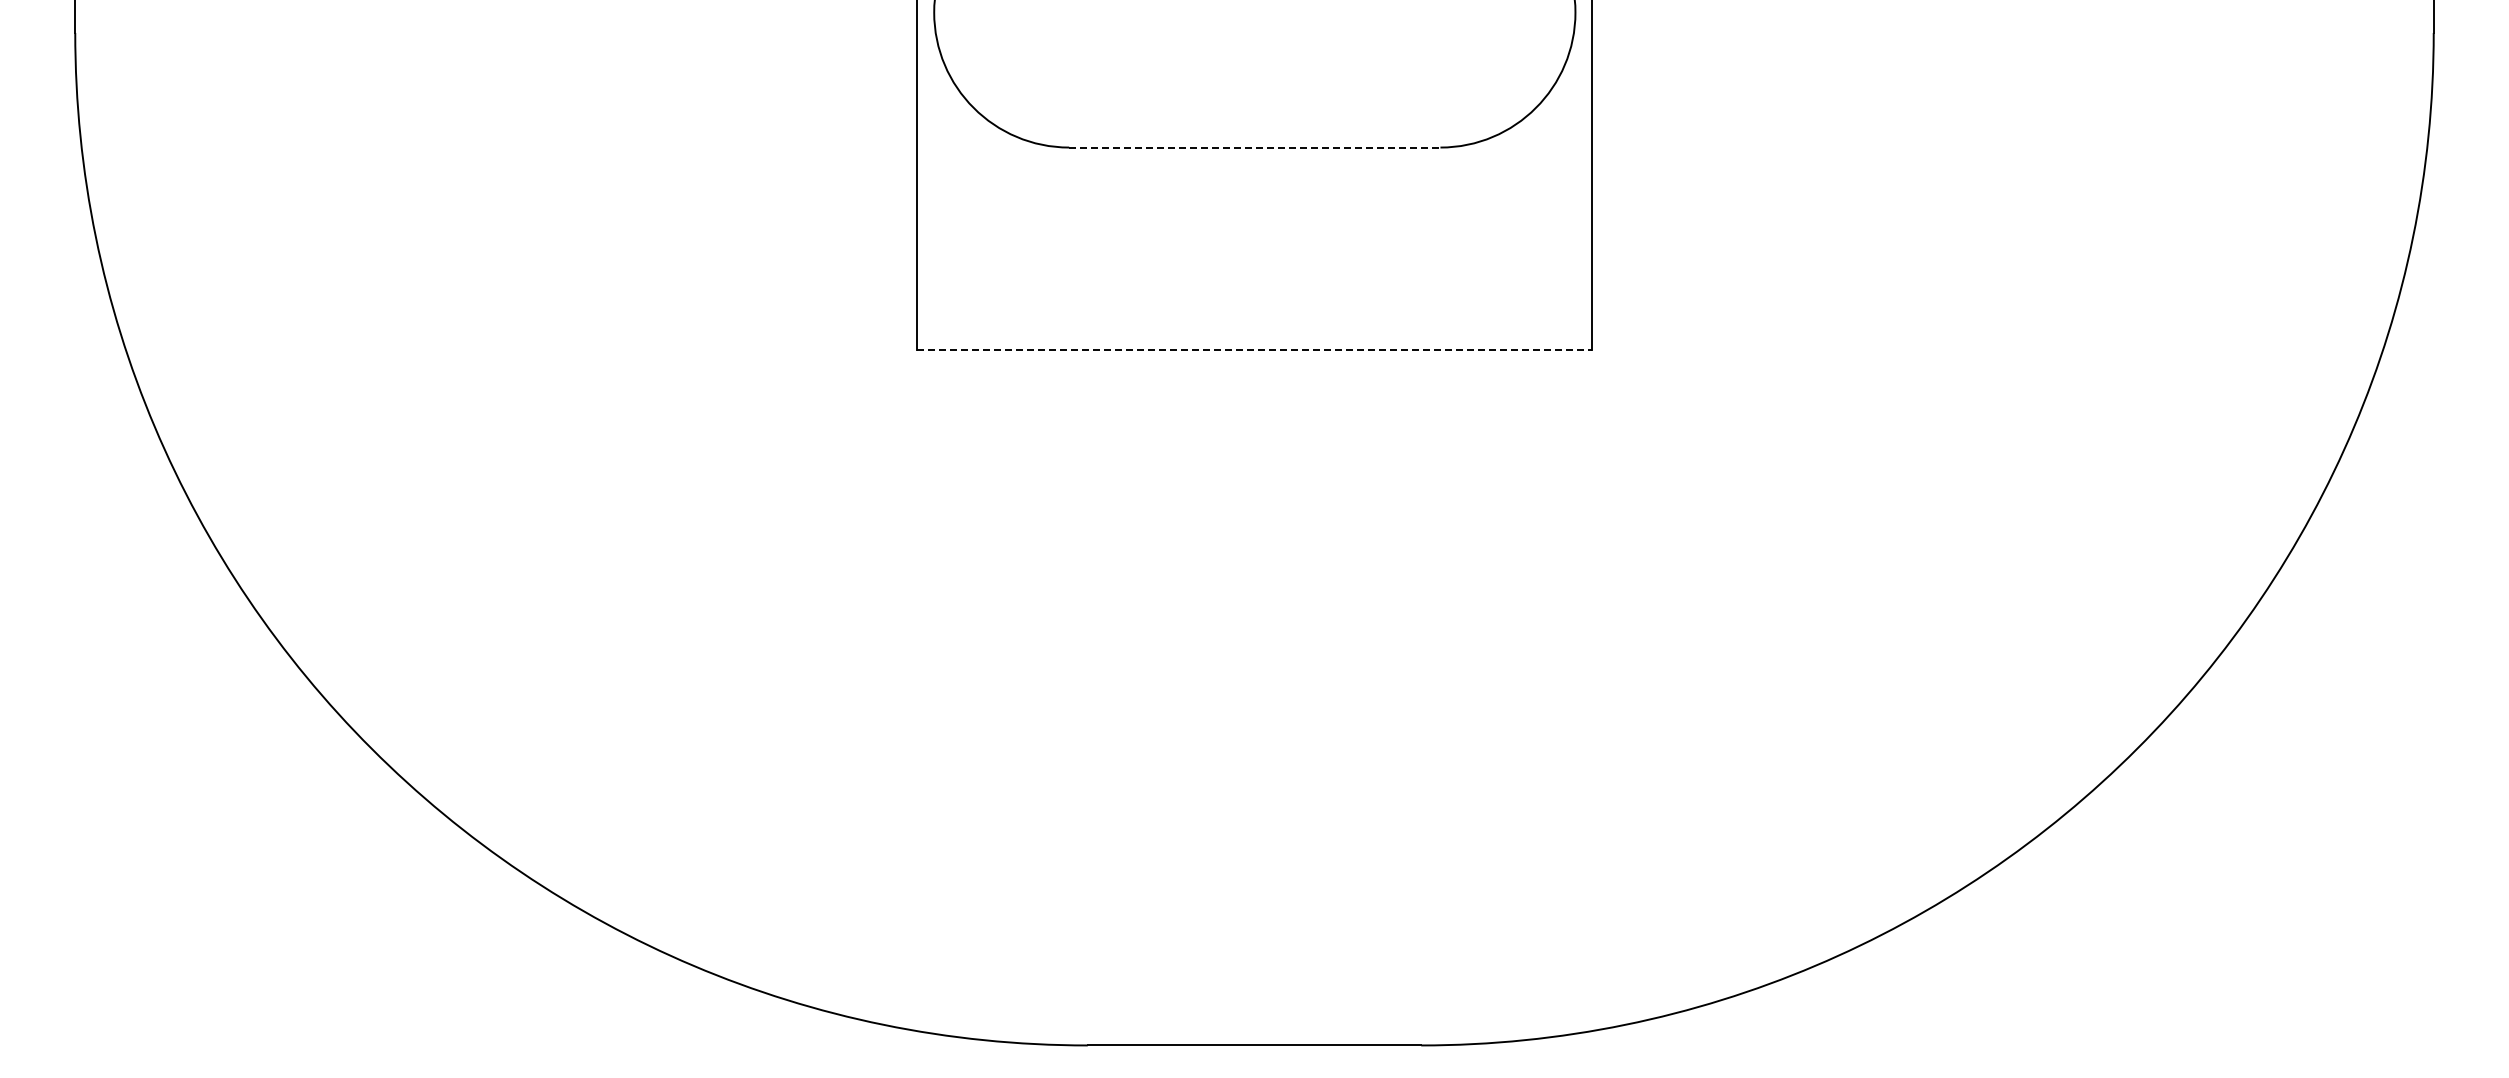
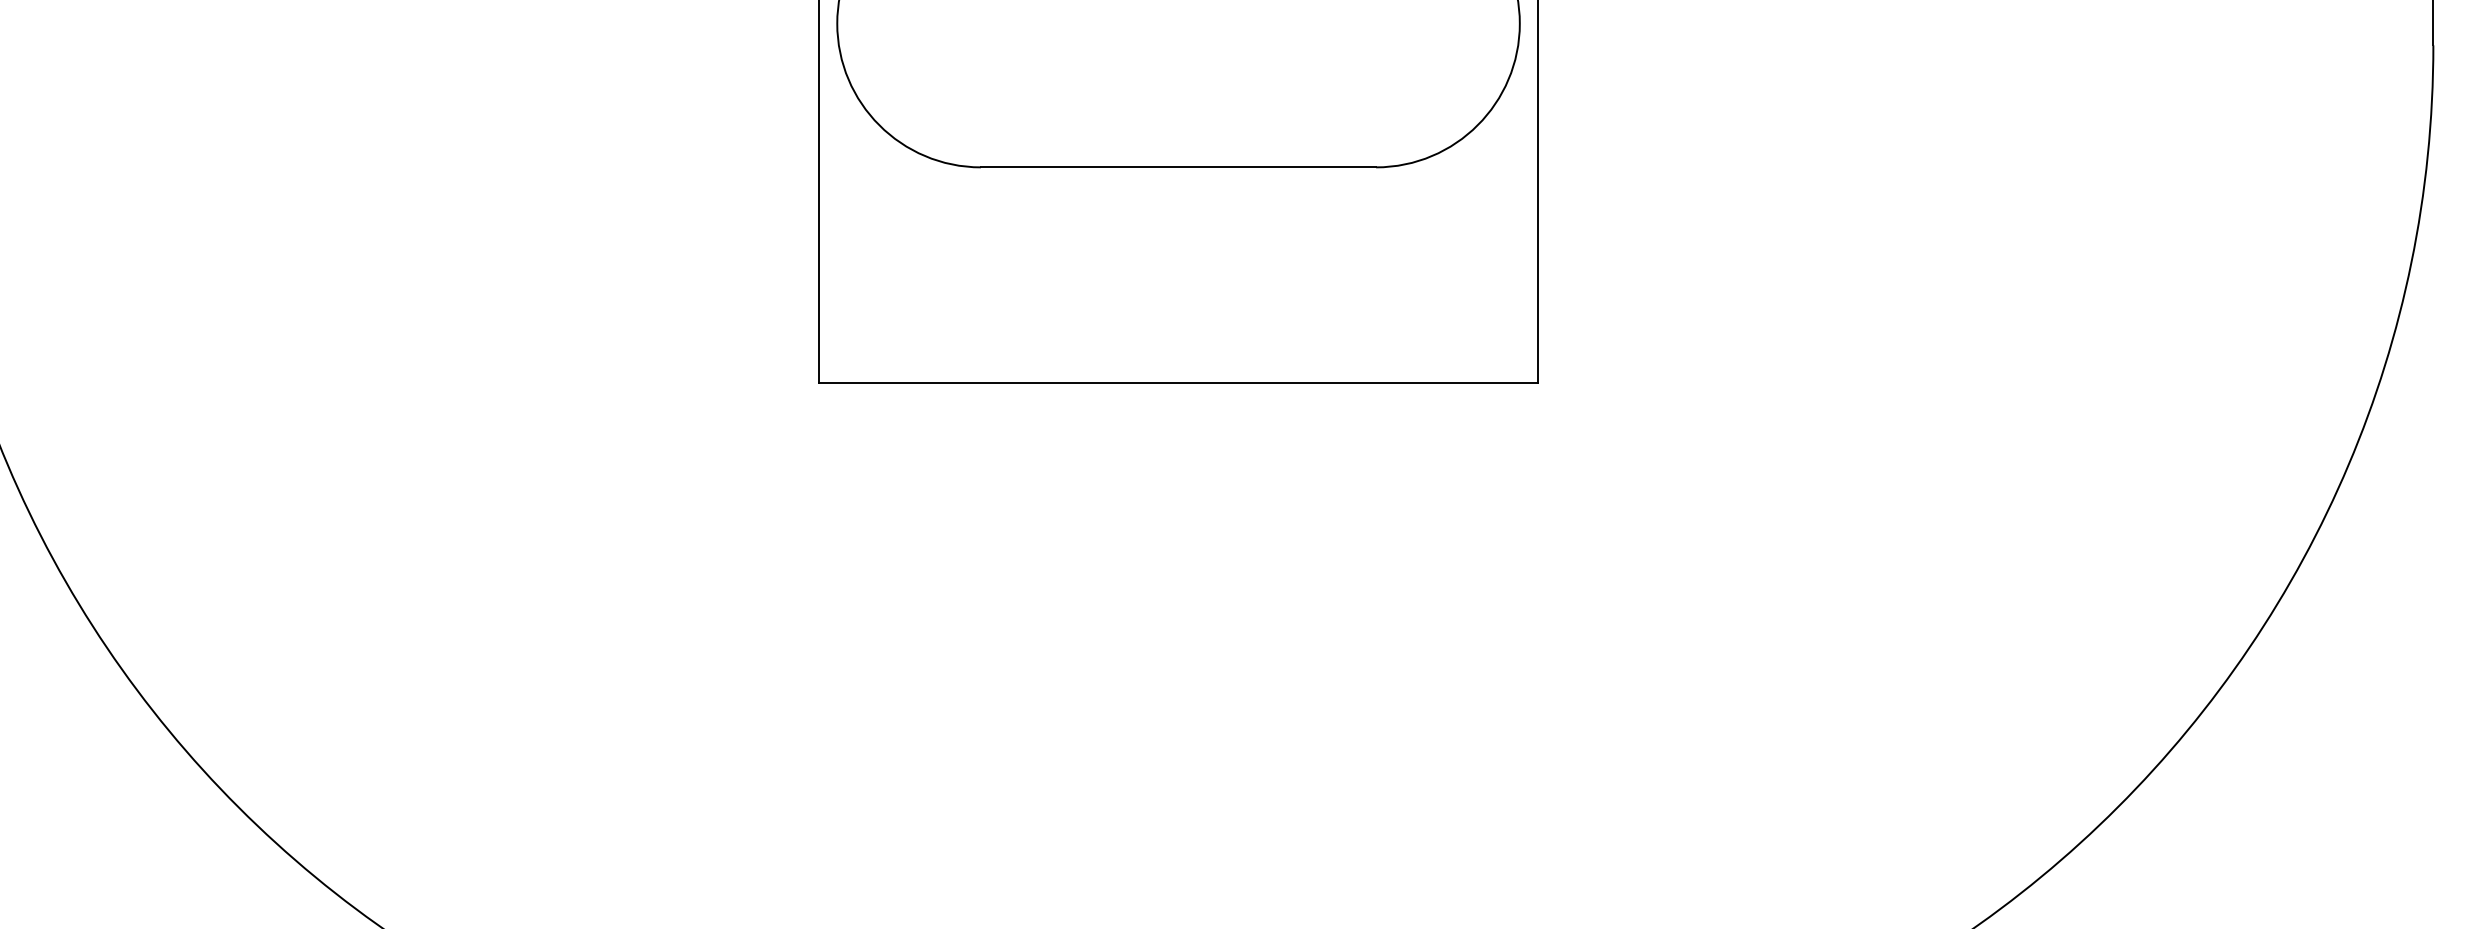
line: (1254, 147) -> (1178, 167), dashed -> solid
line: (1254, 350) -> (1178, 383), dashed -> solid

